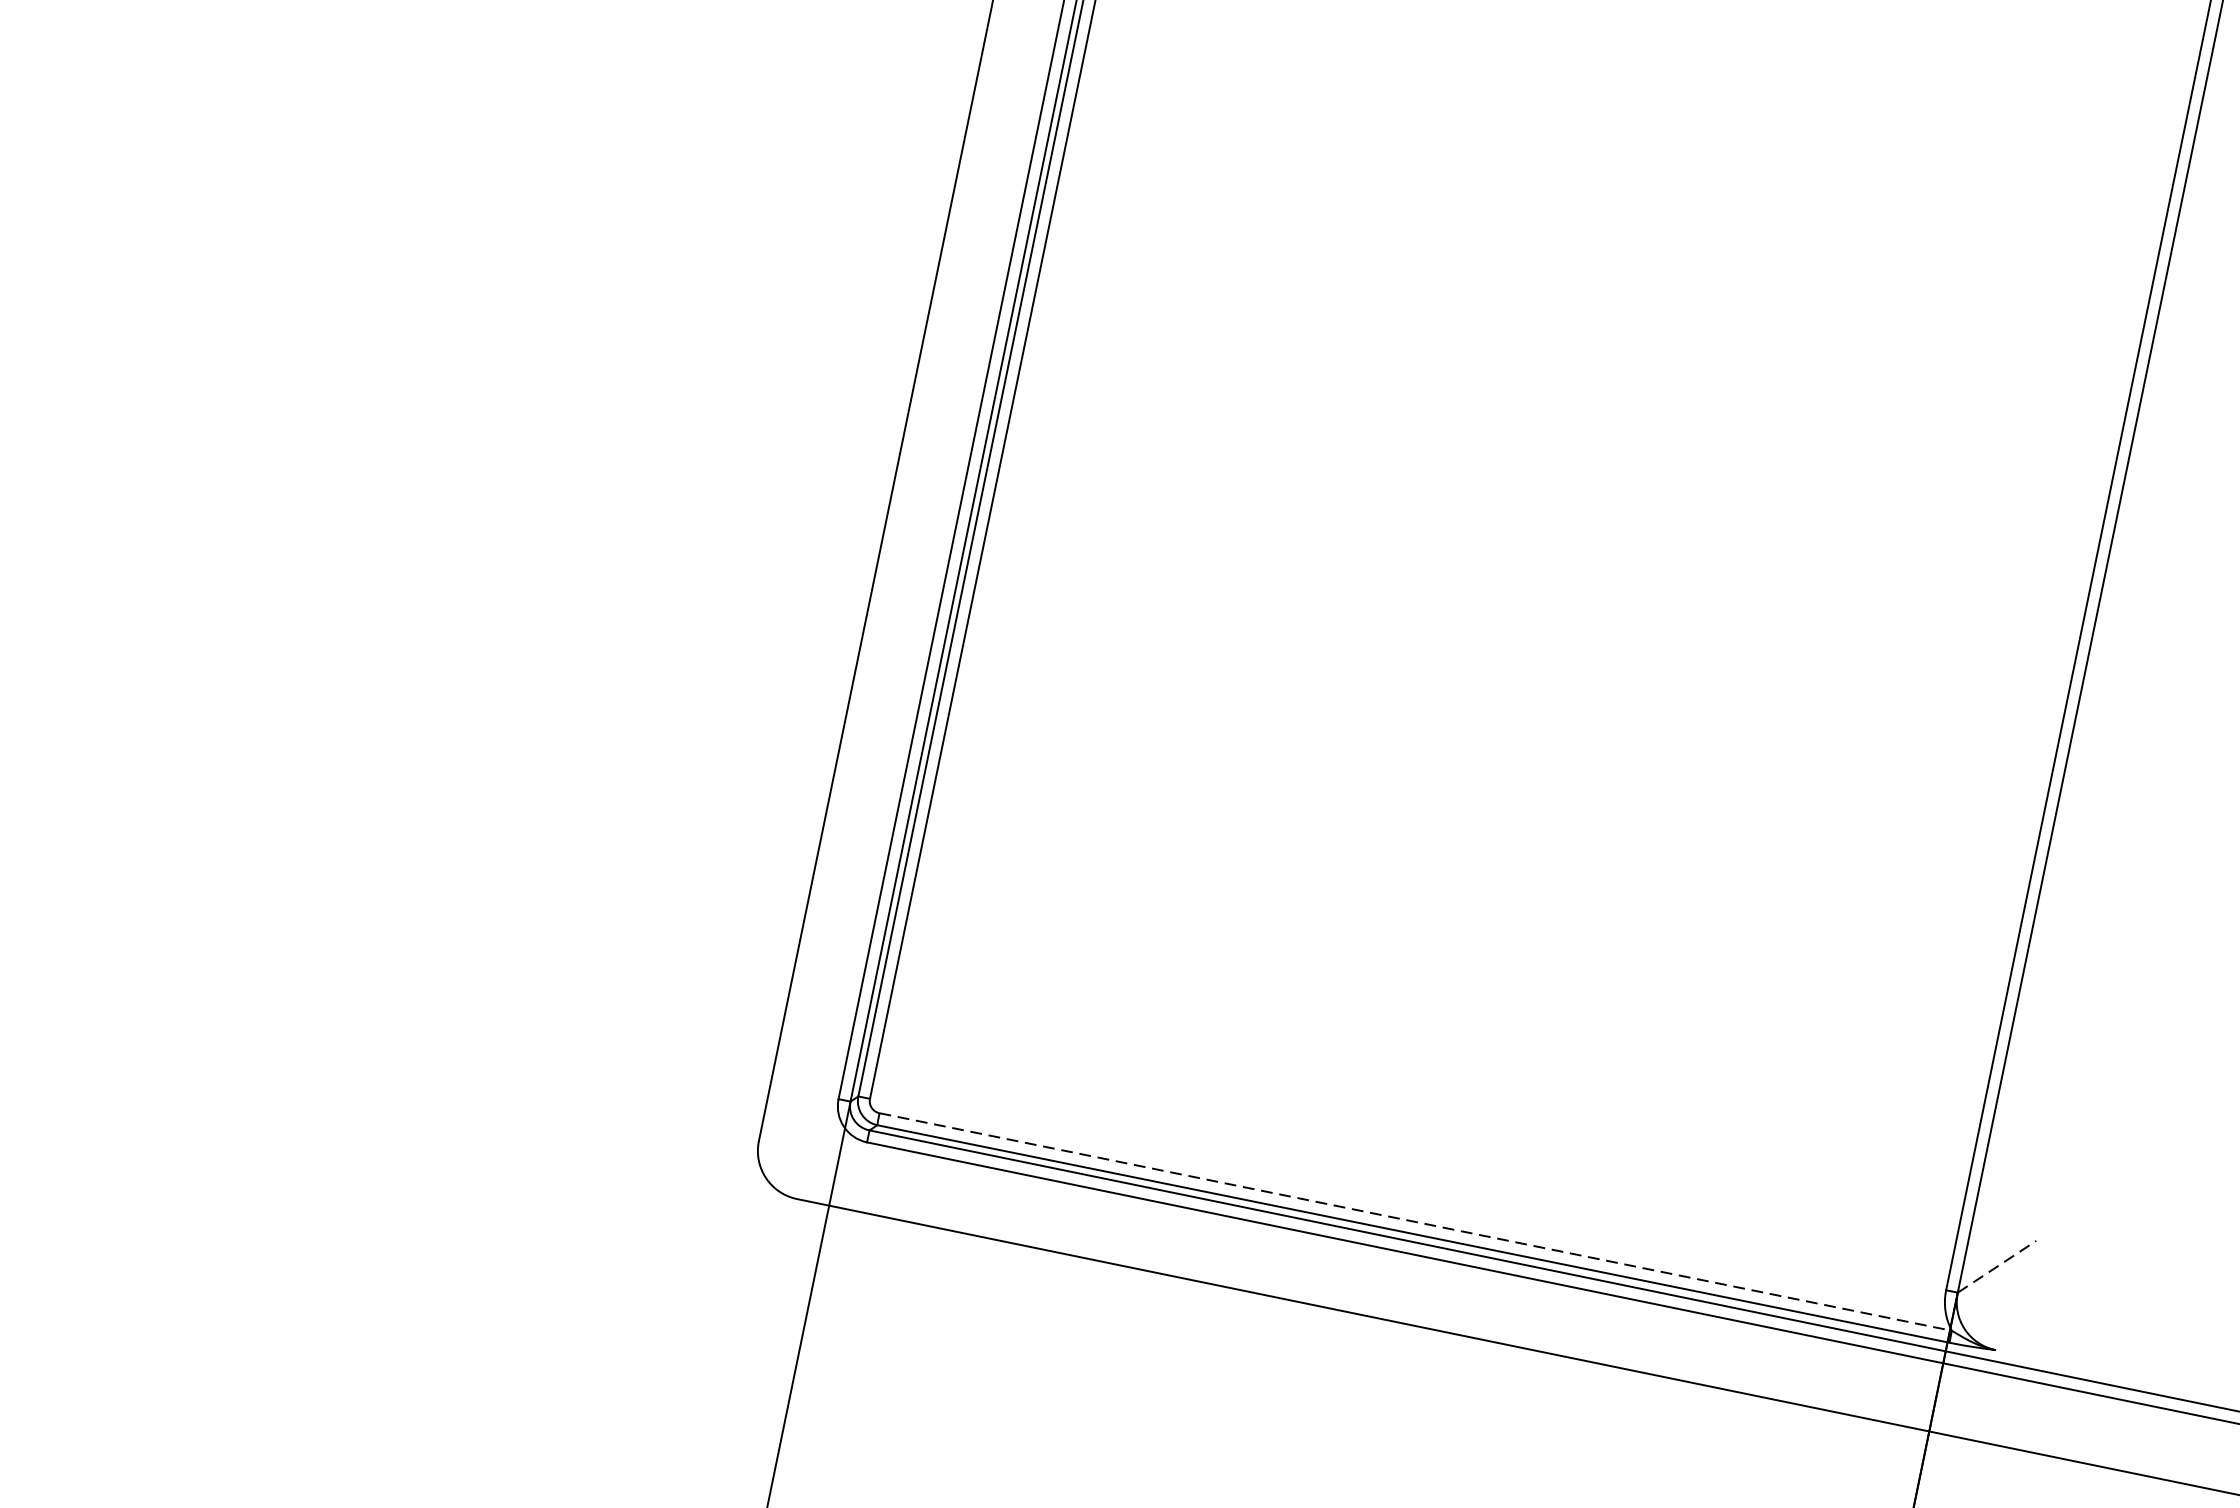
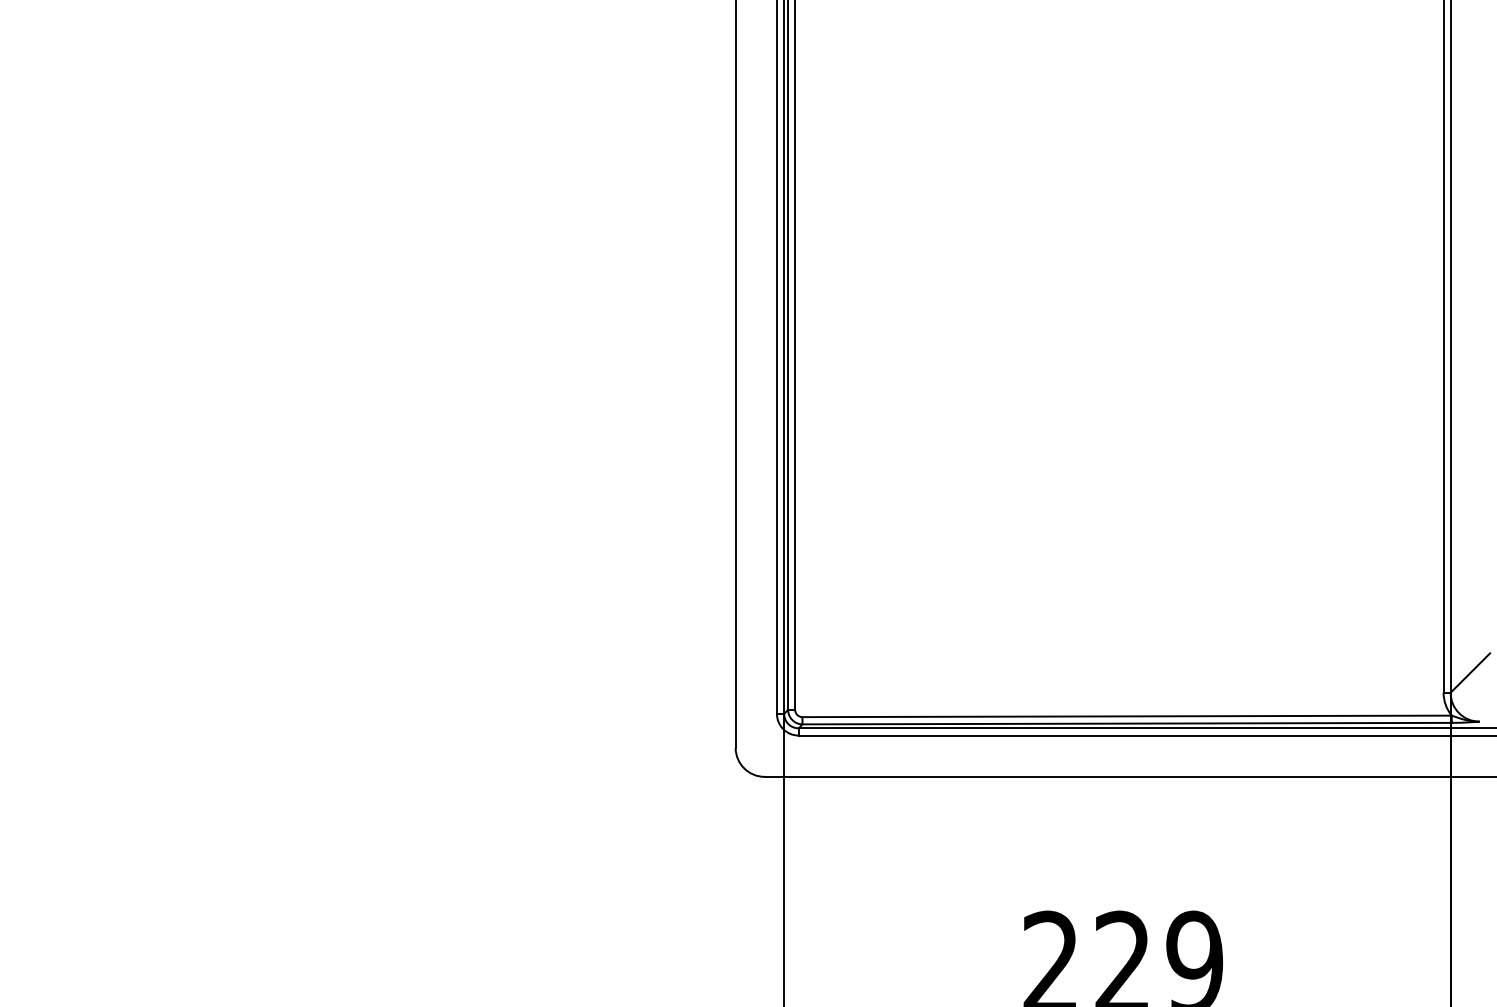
line: (1416, 1222) -> (1127, 716), dashed -> solid
line: (1997, 1267) -> (1470, 673), dashed -> solid

